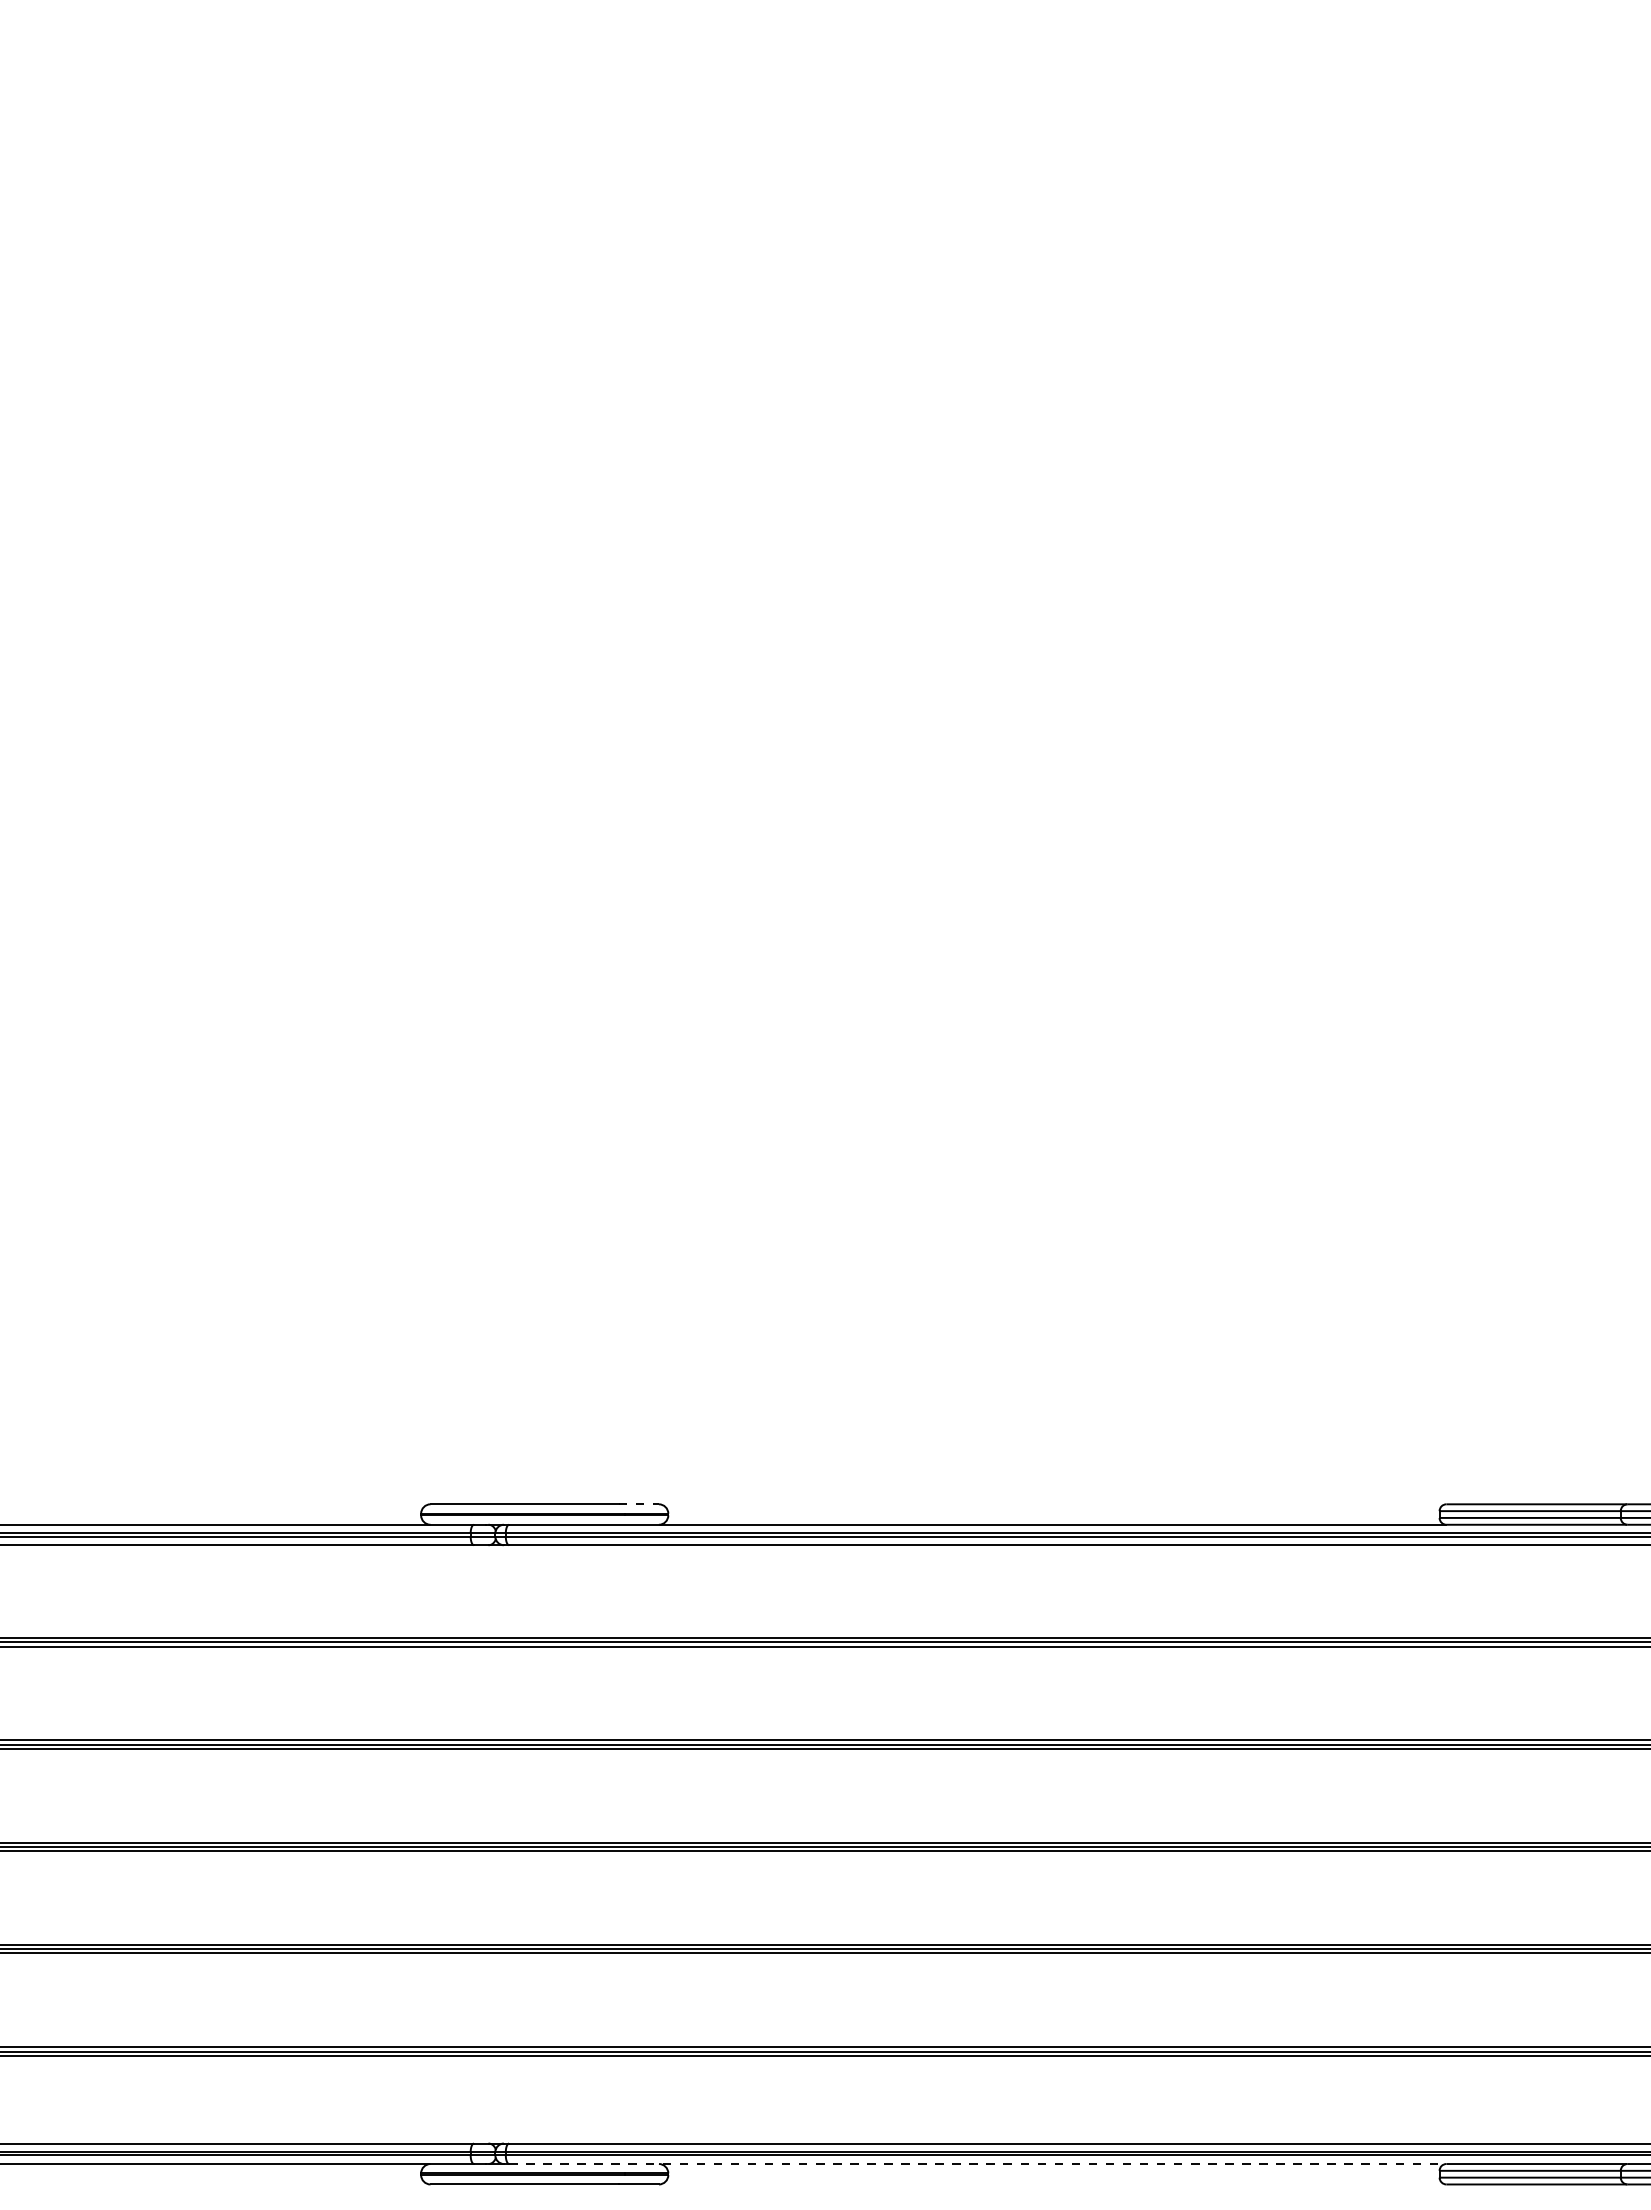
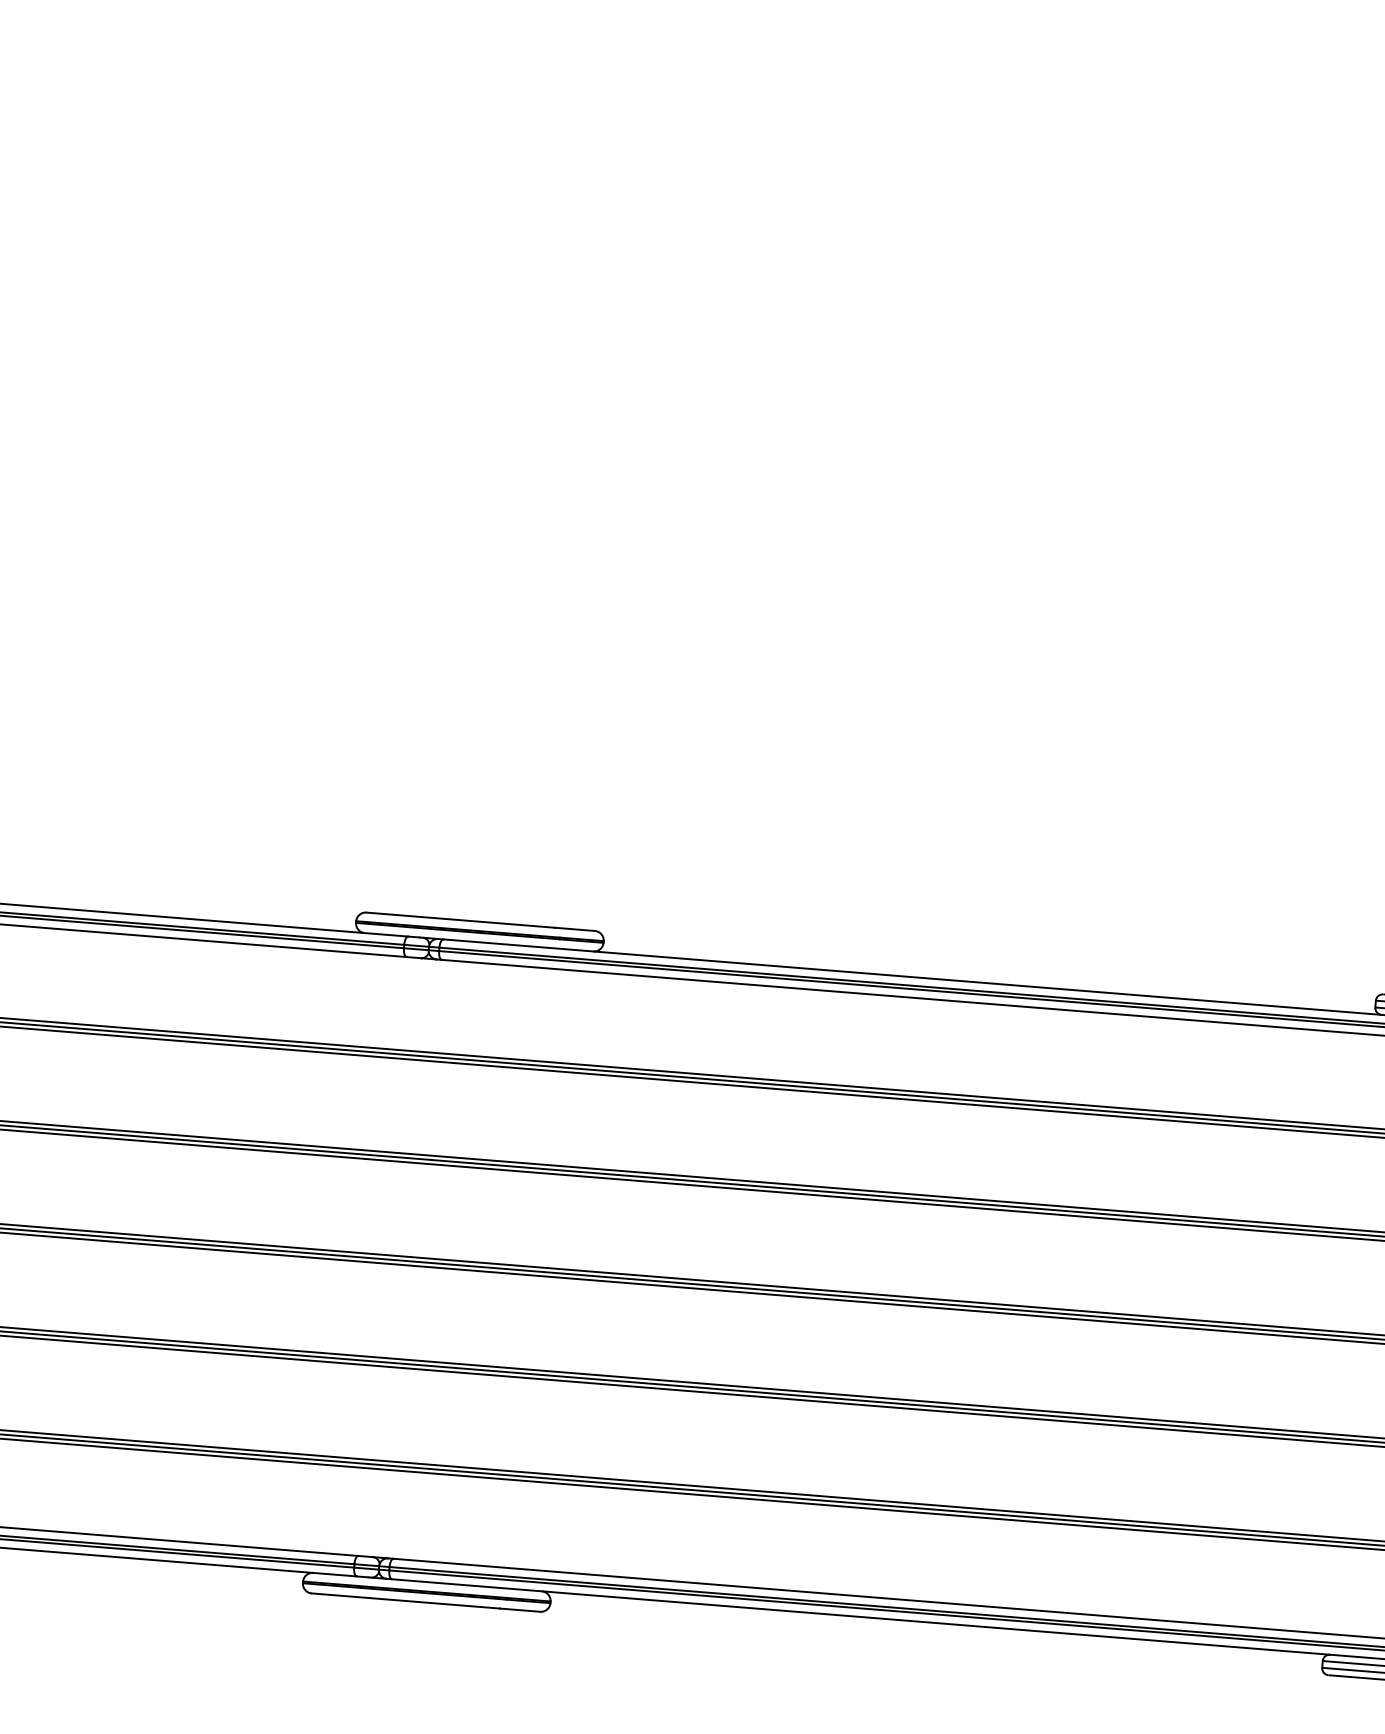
line: (639, 1504) -> (575, 929), dashed -> solid
line: (977, 2164) -> (860, 1617), dashed -> solid

